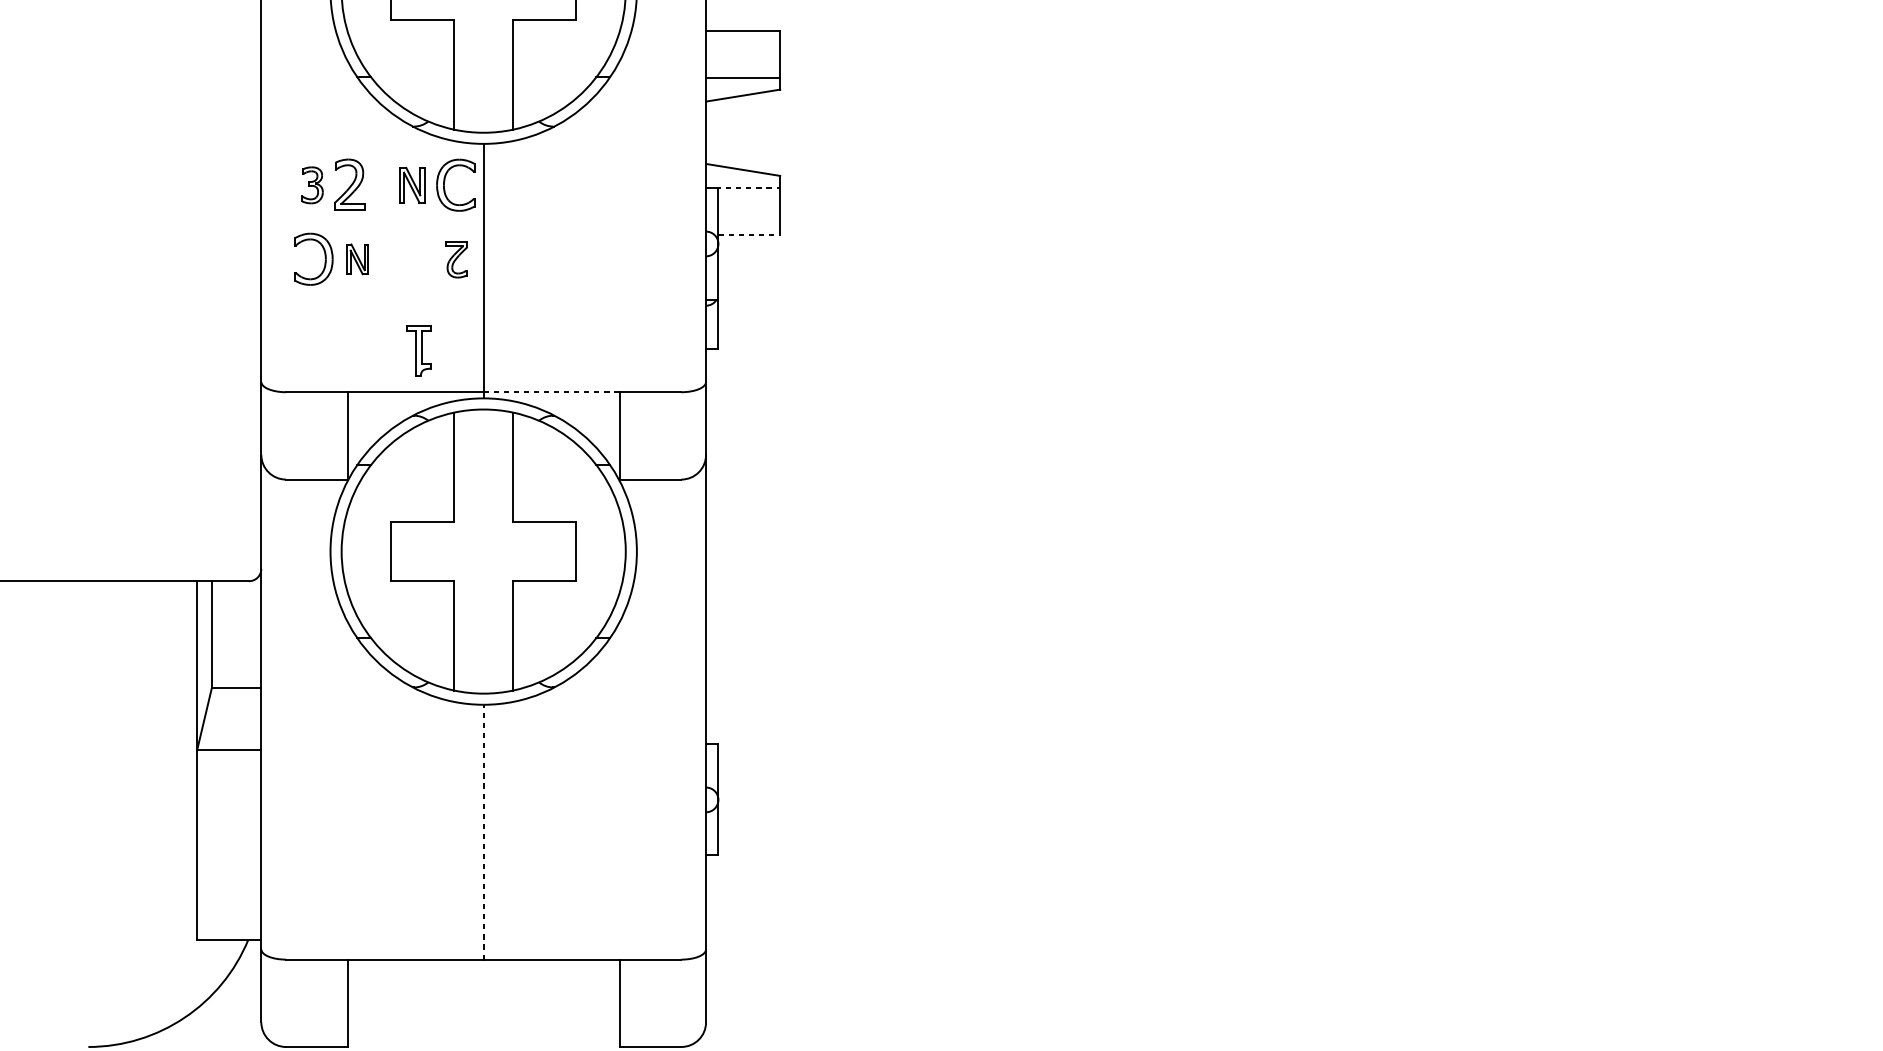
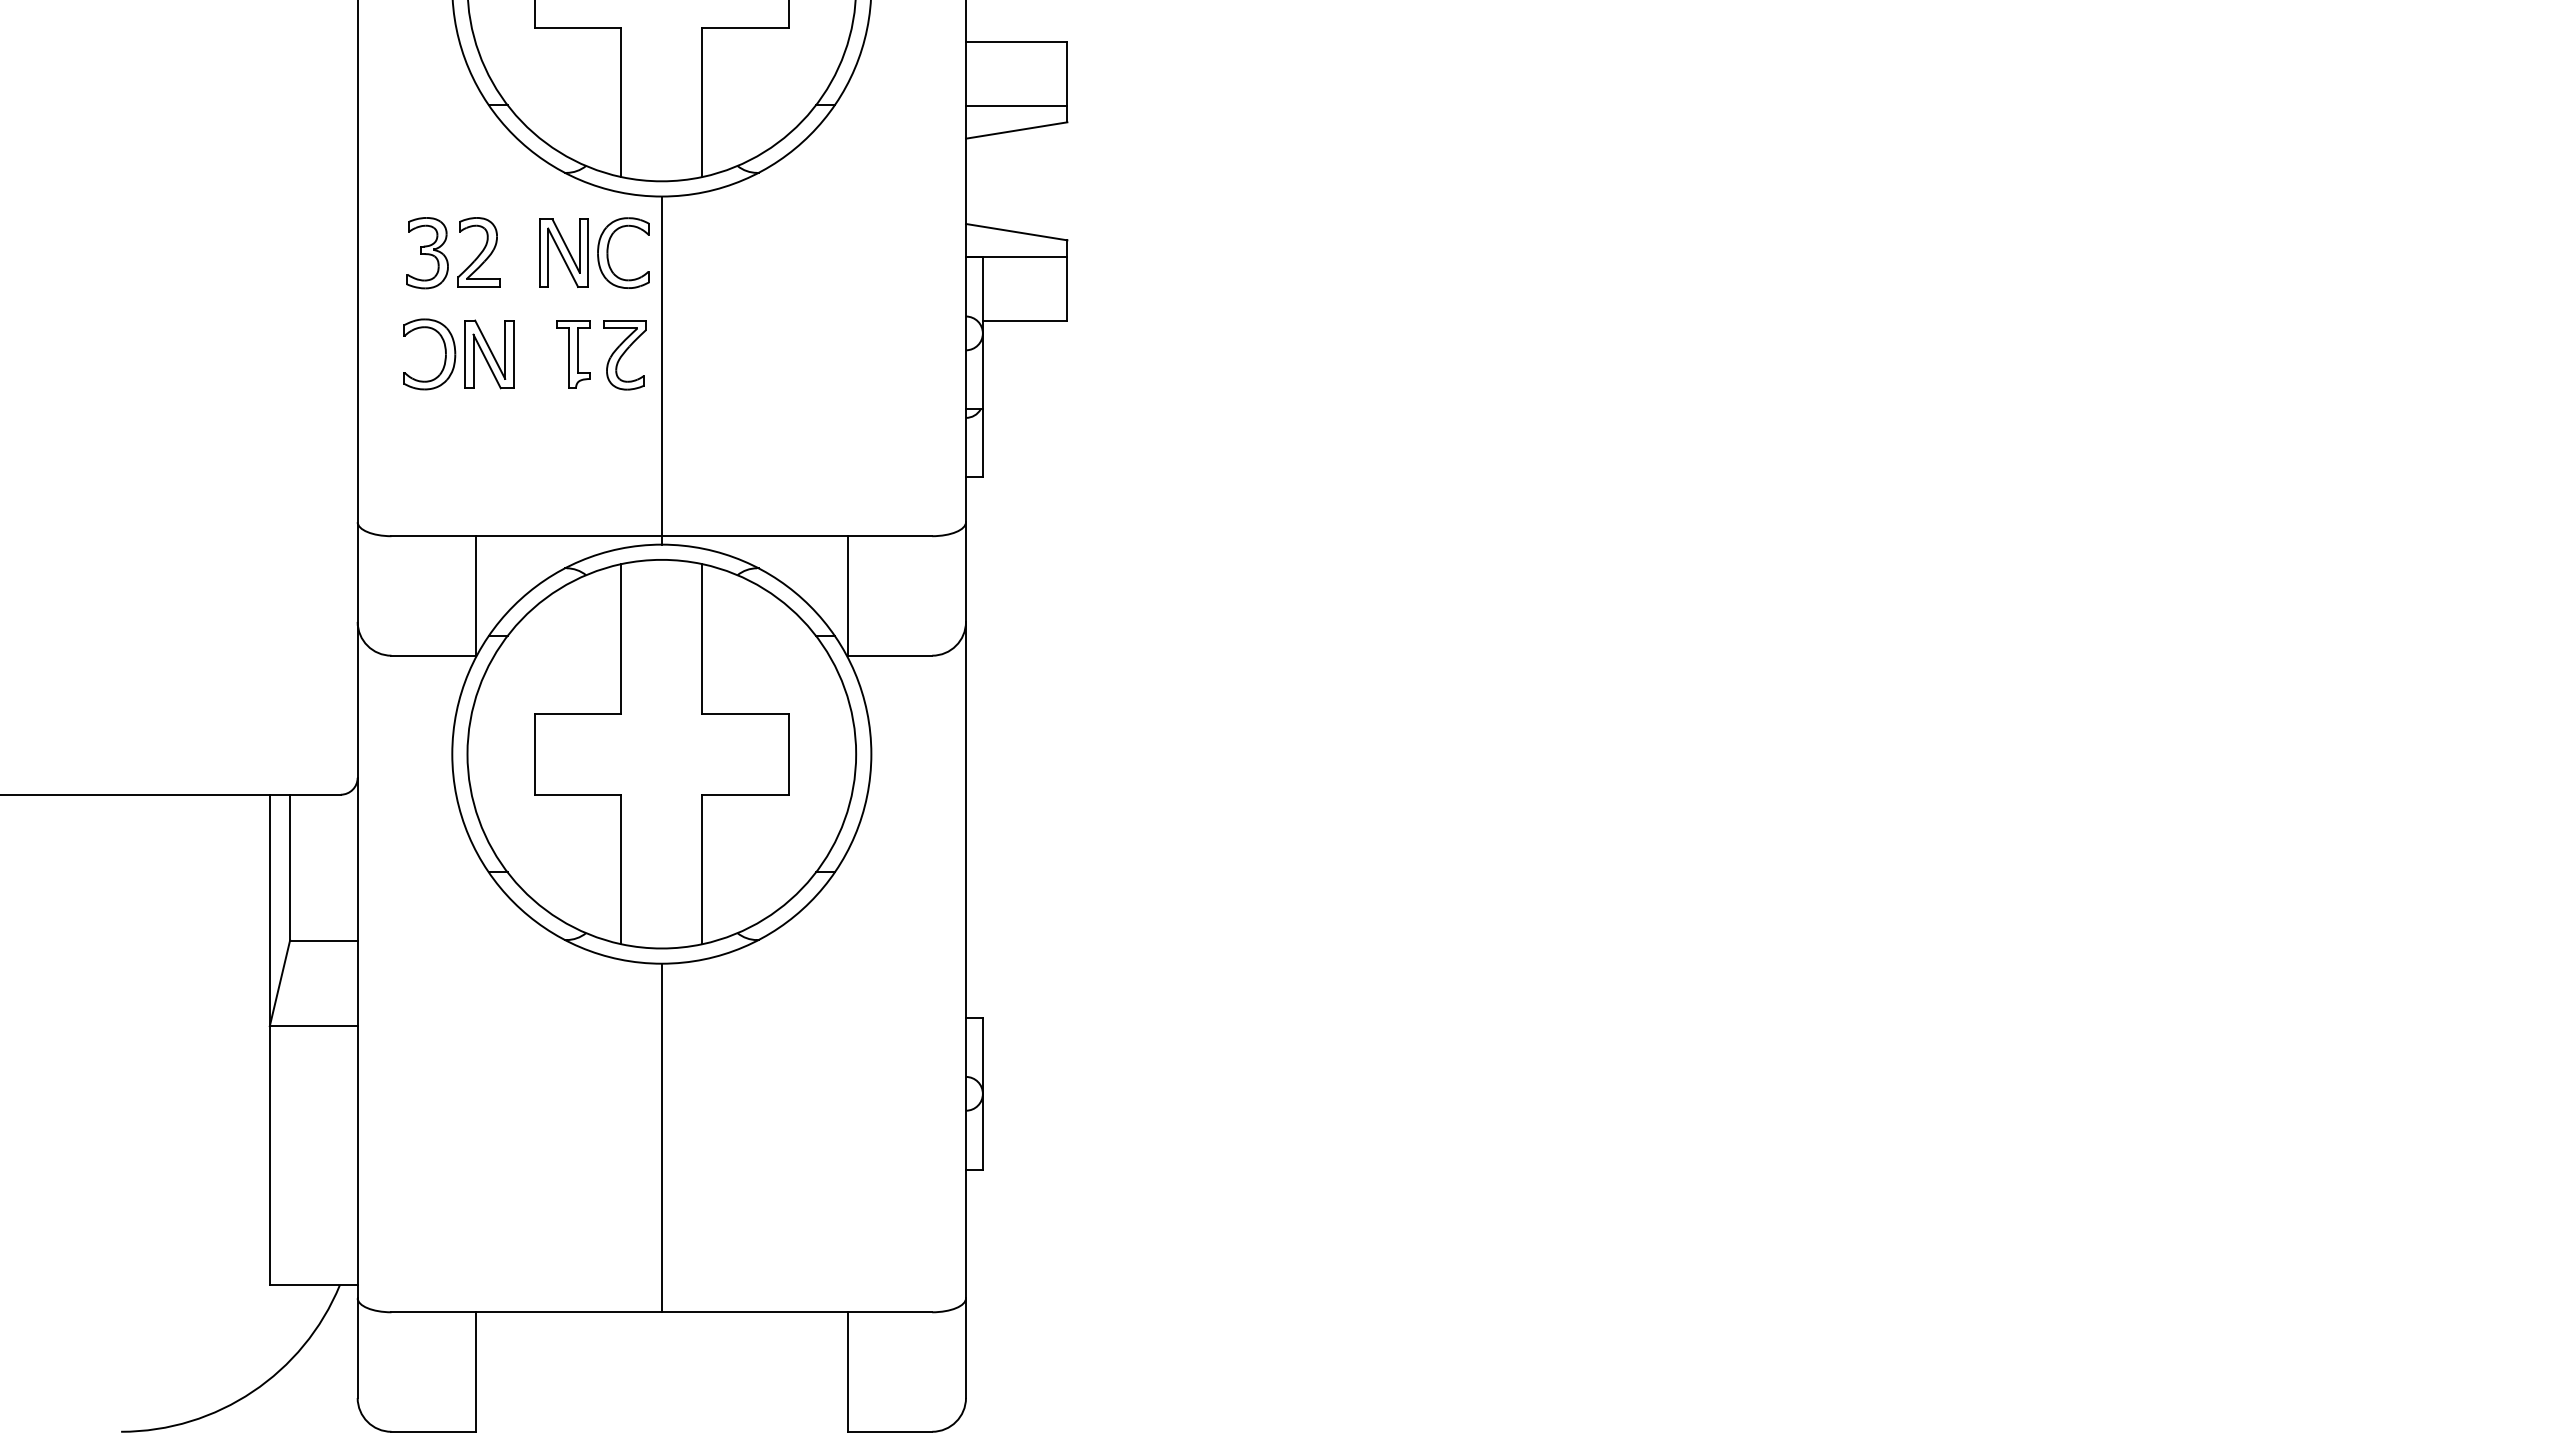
part: (411, 184) -> (563, 252), size x1.43
part: (312, 185) -> (427, 253), size x1.43
line: (743, 187) -> (1016, 256), dashed -> solid
line: (749, 235) -> (1025, 321), dashed -> solid
part: (357, 259) -> (489, 354), size x1.67
part: (456, 260) -> (624, 355), size x1.43
part: (419, 350) -> (573, 354), moved
line: (551, 392) -> (754, 536), dashed -> solid
line: (483, 831) -> (661, 1137), dashed -> solid

